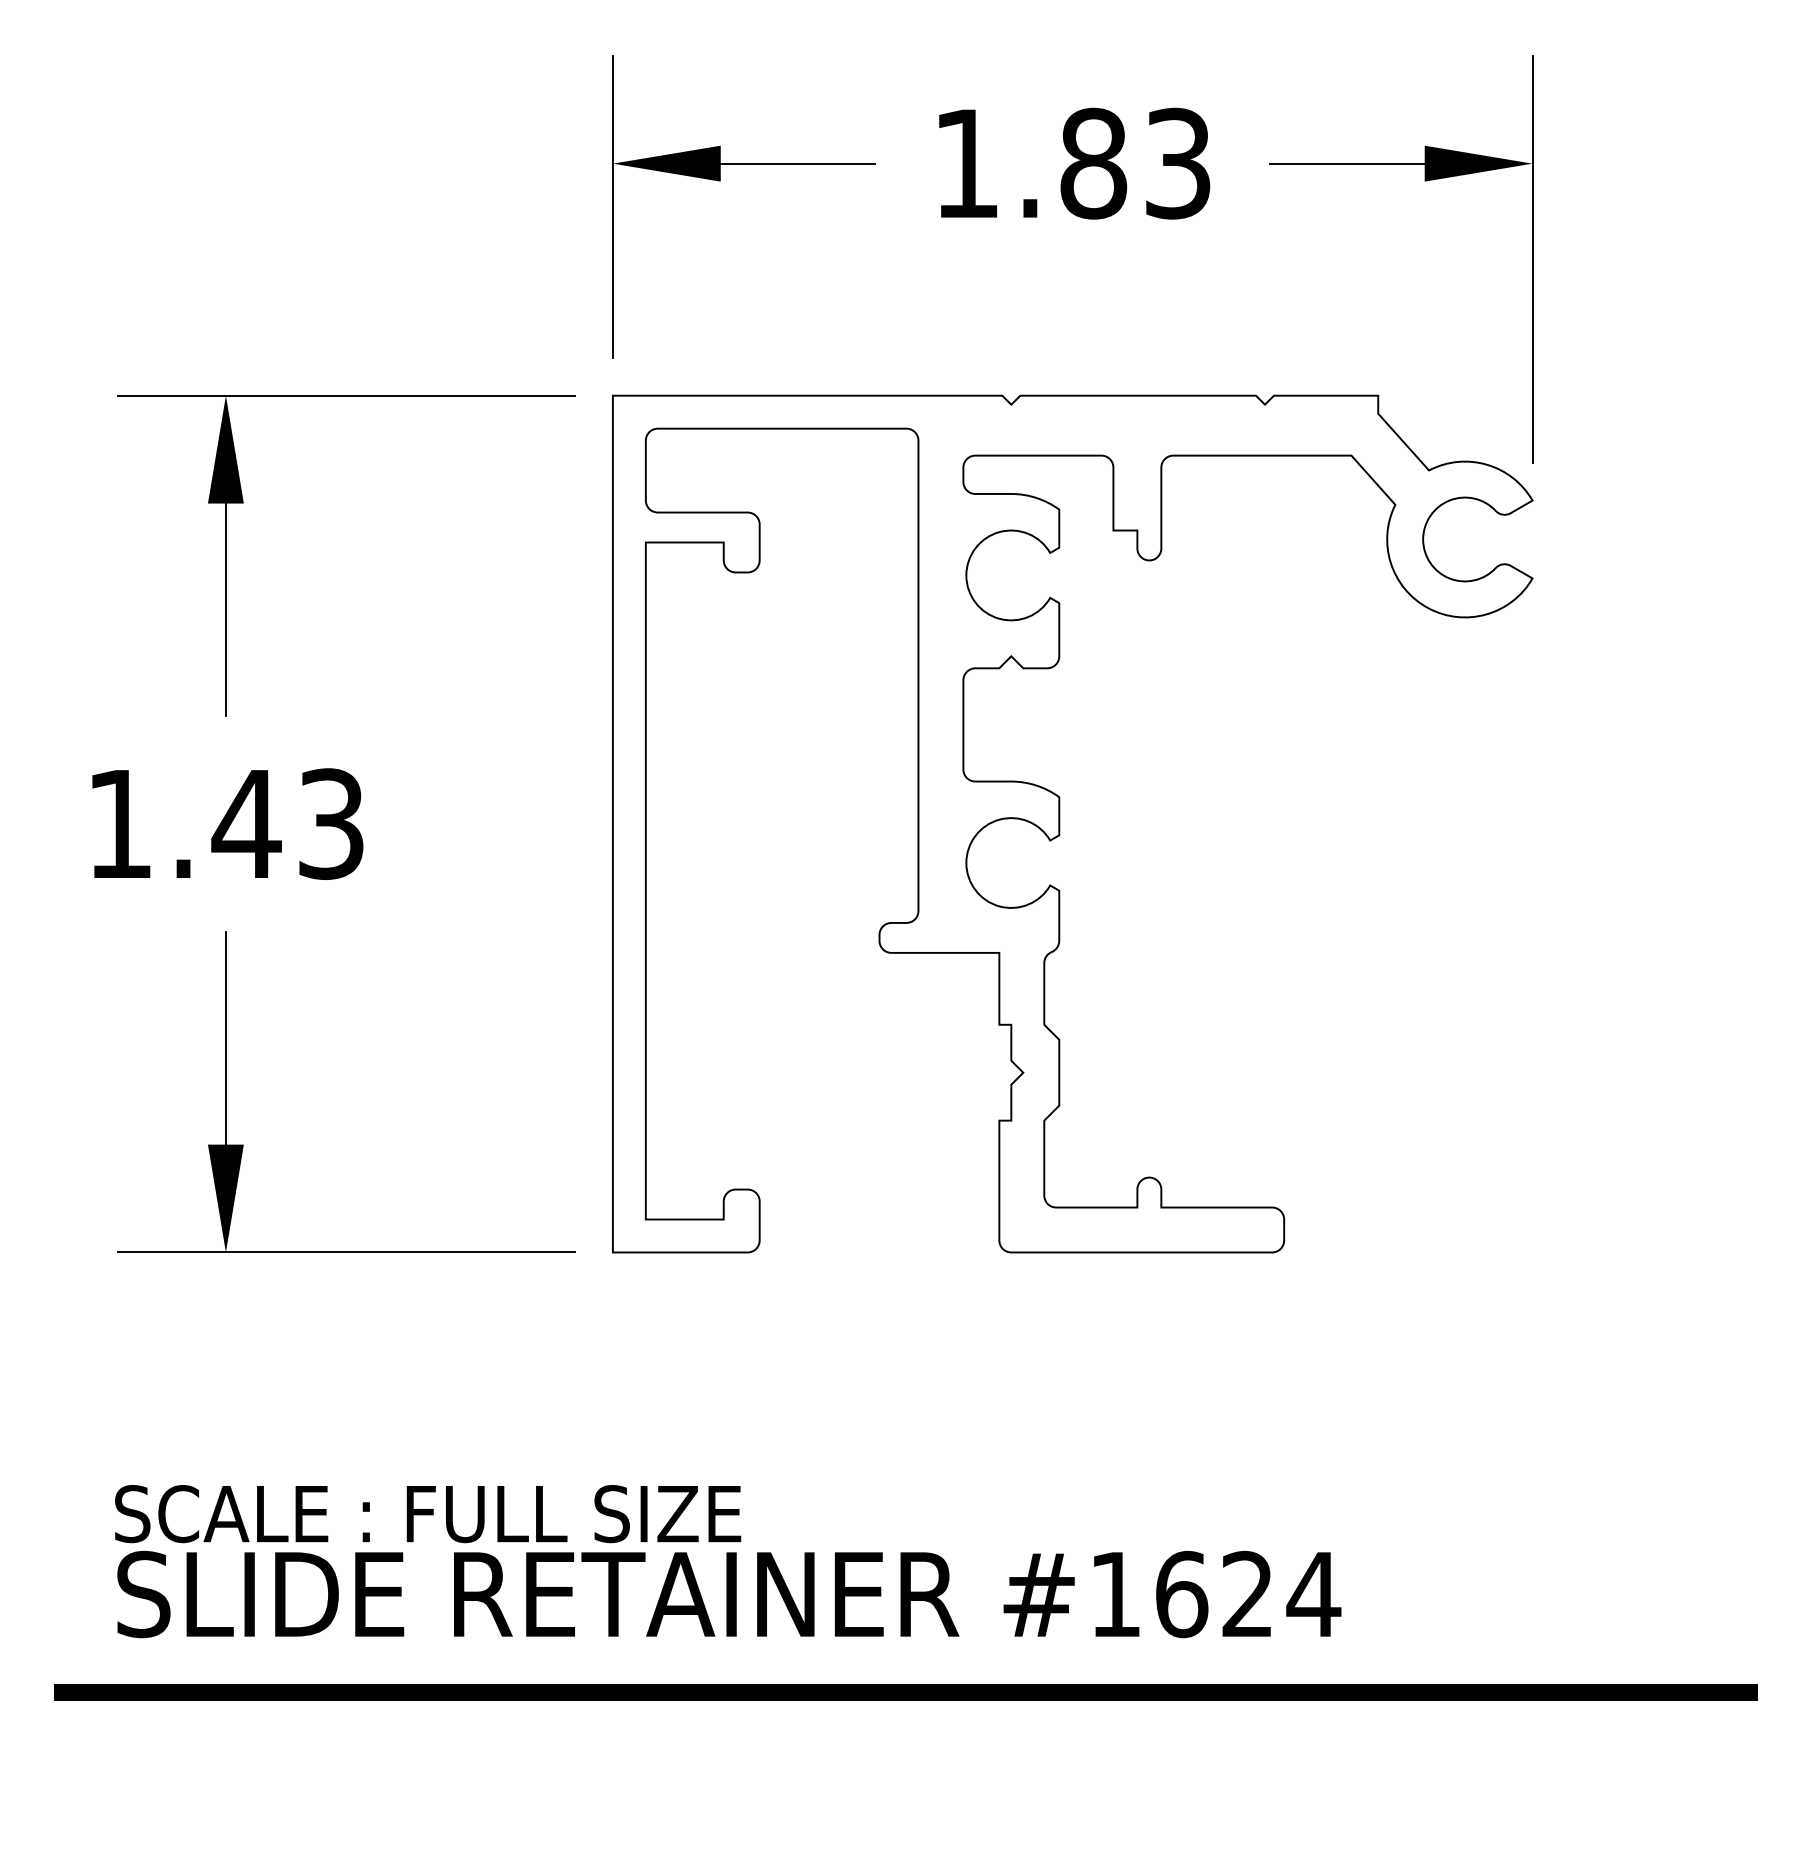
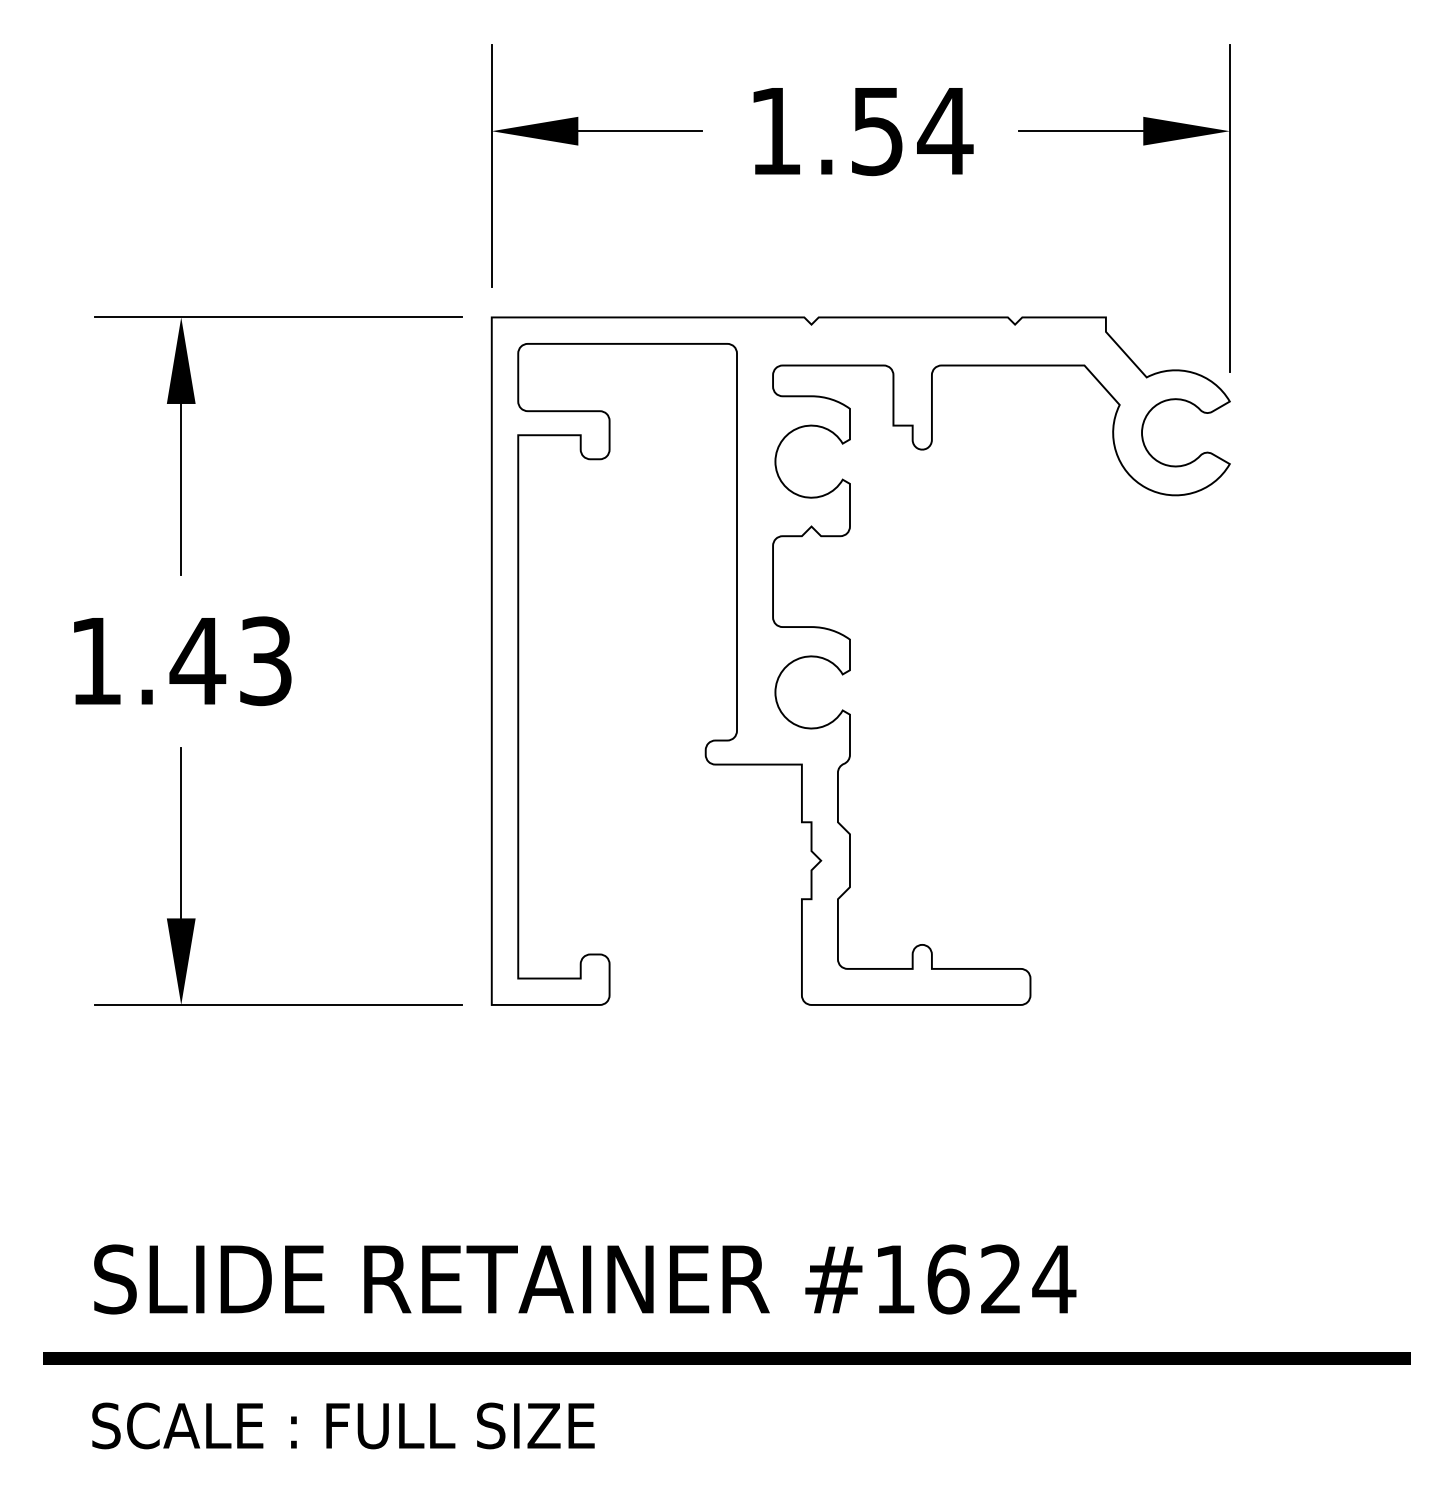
text: (1136, 163) -> (911, 131), 1.83 -> 1.54
text: (428, 1514) -> (343, 1426), moved

